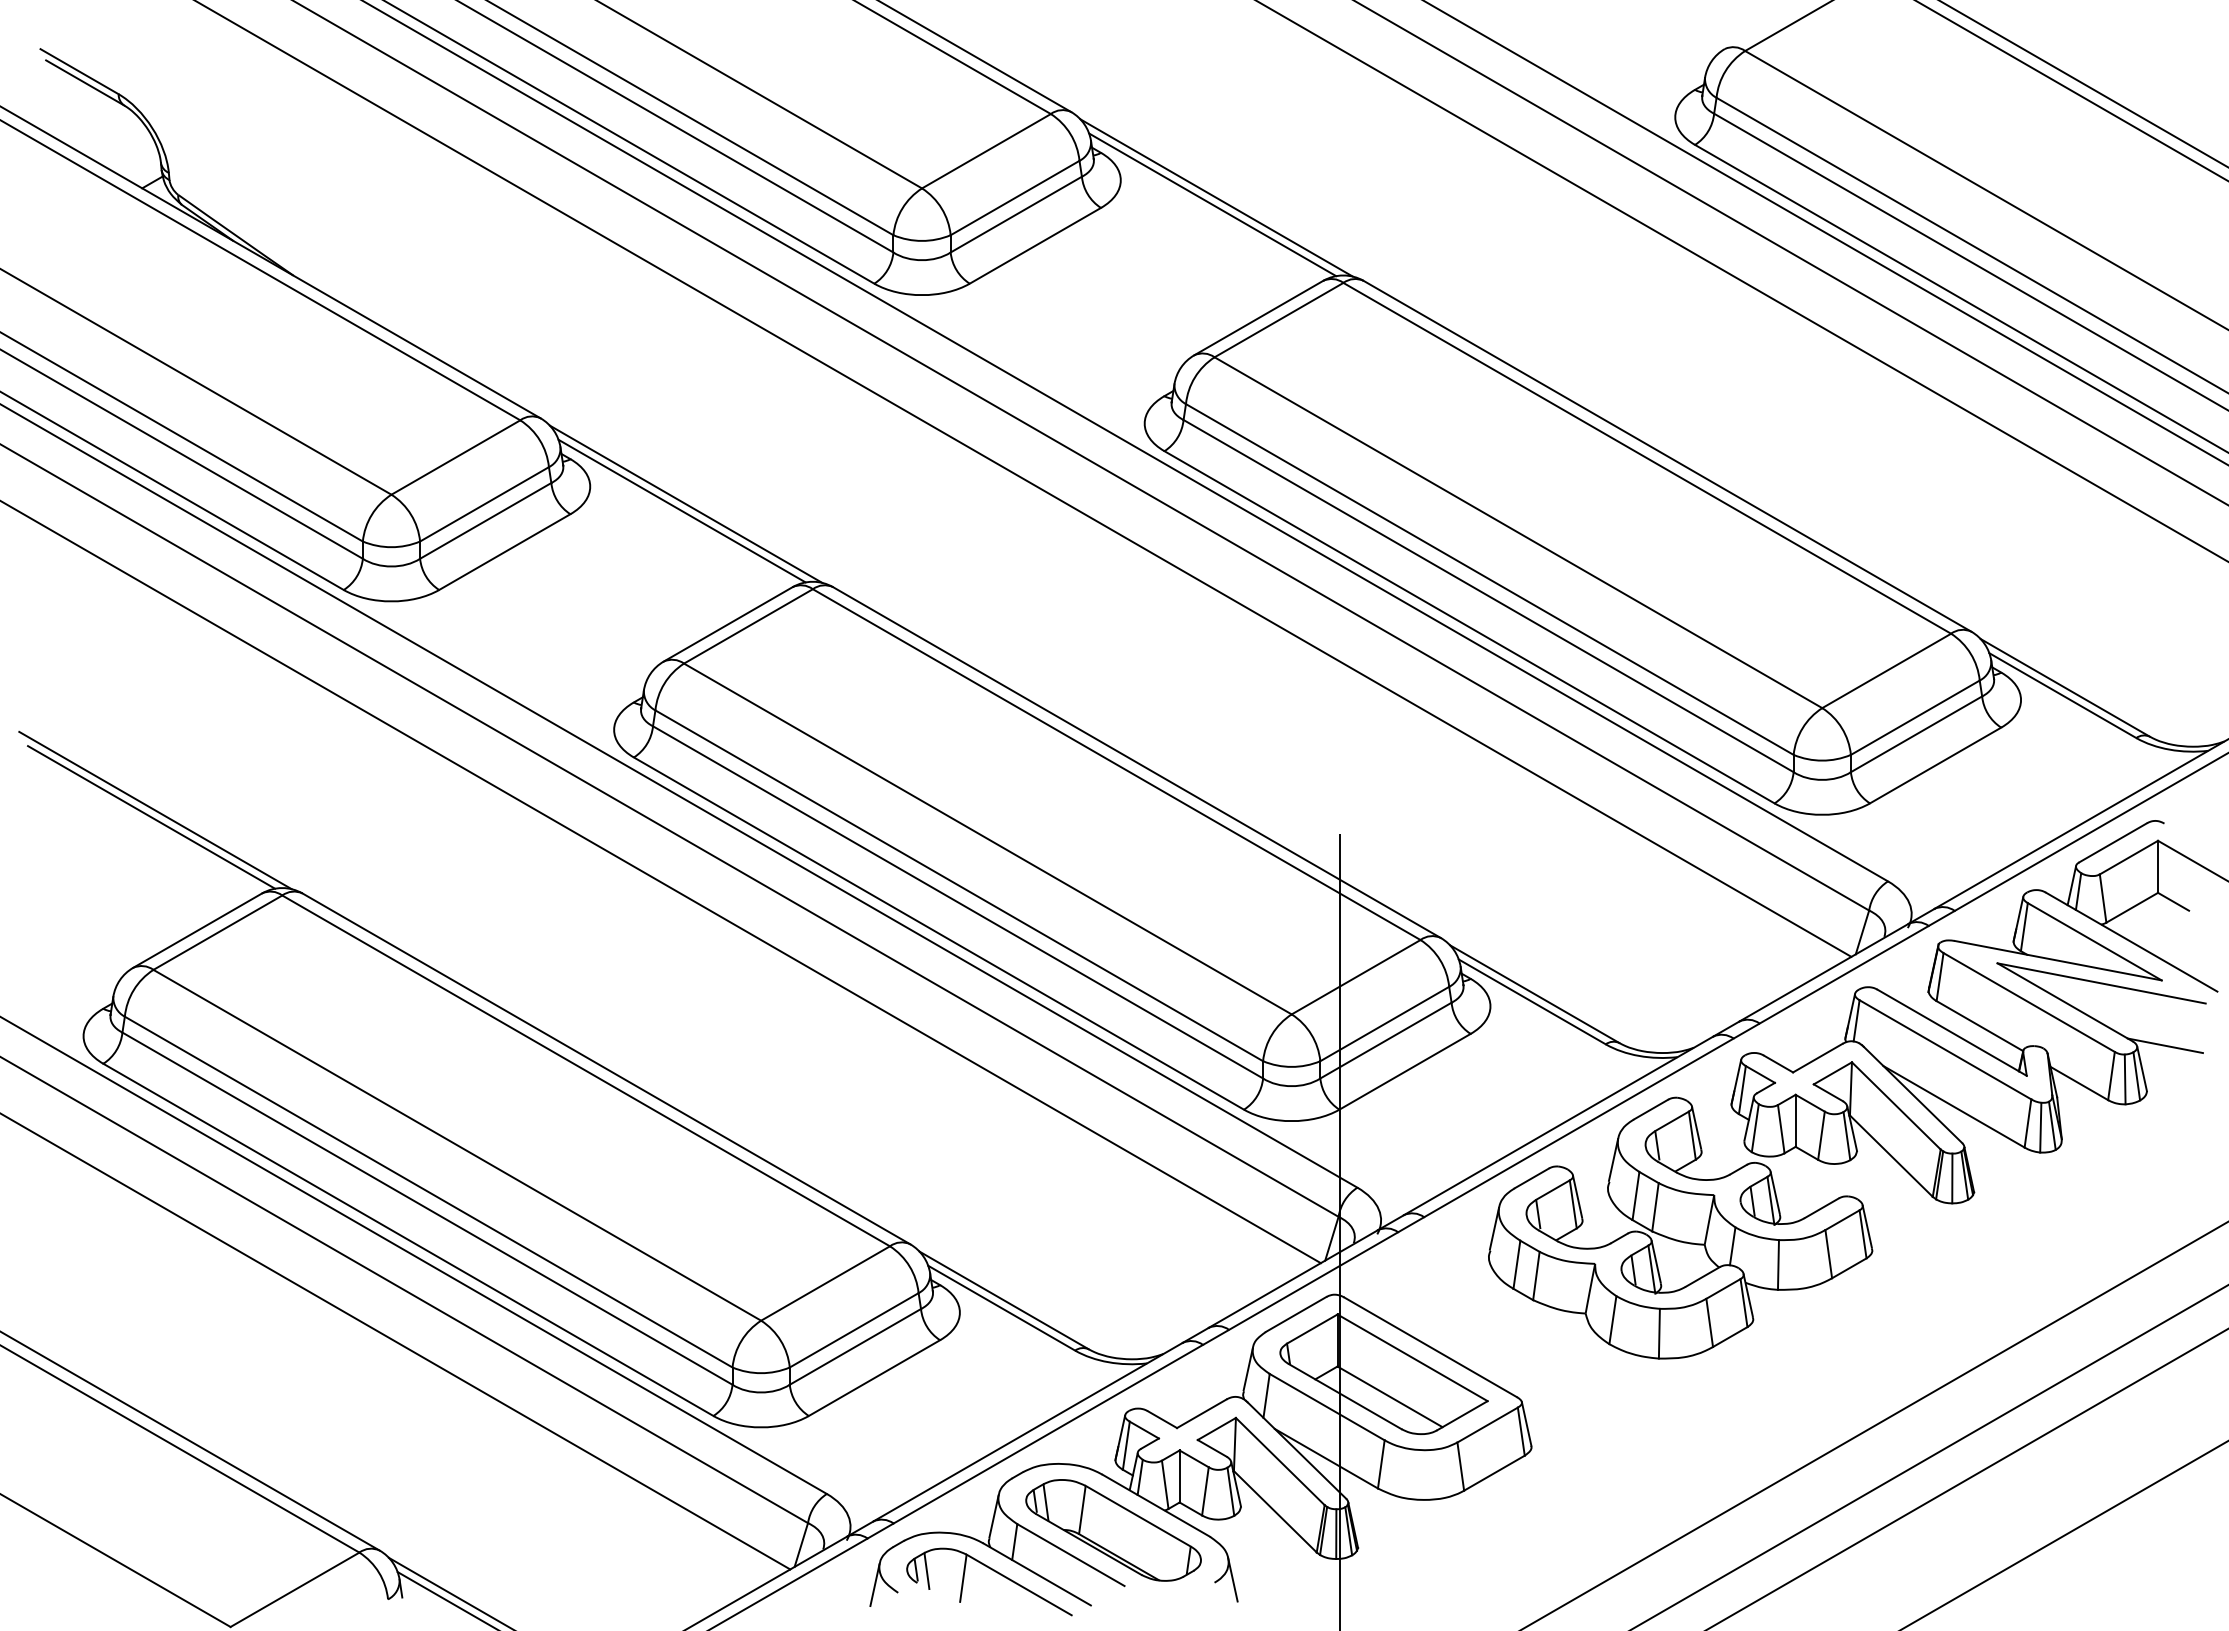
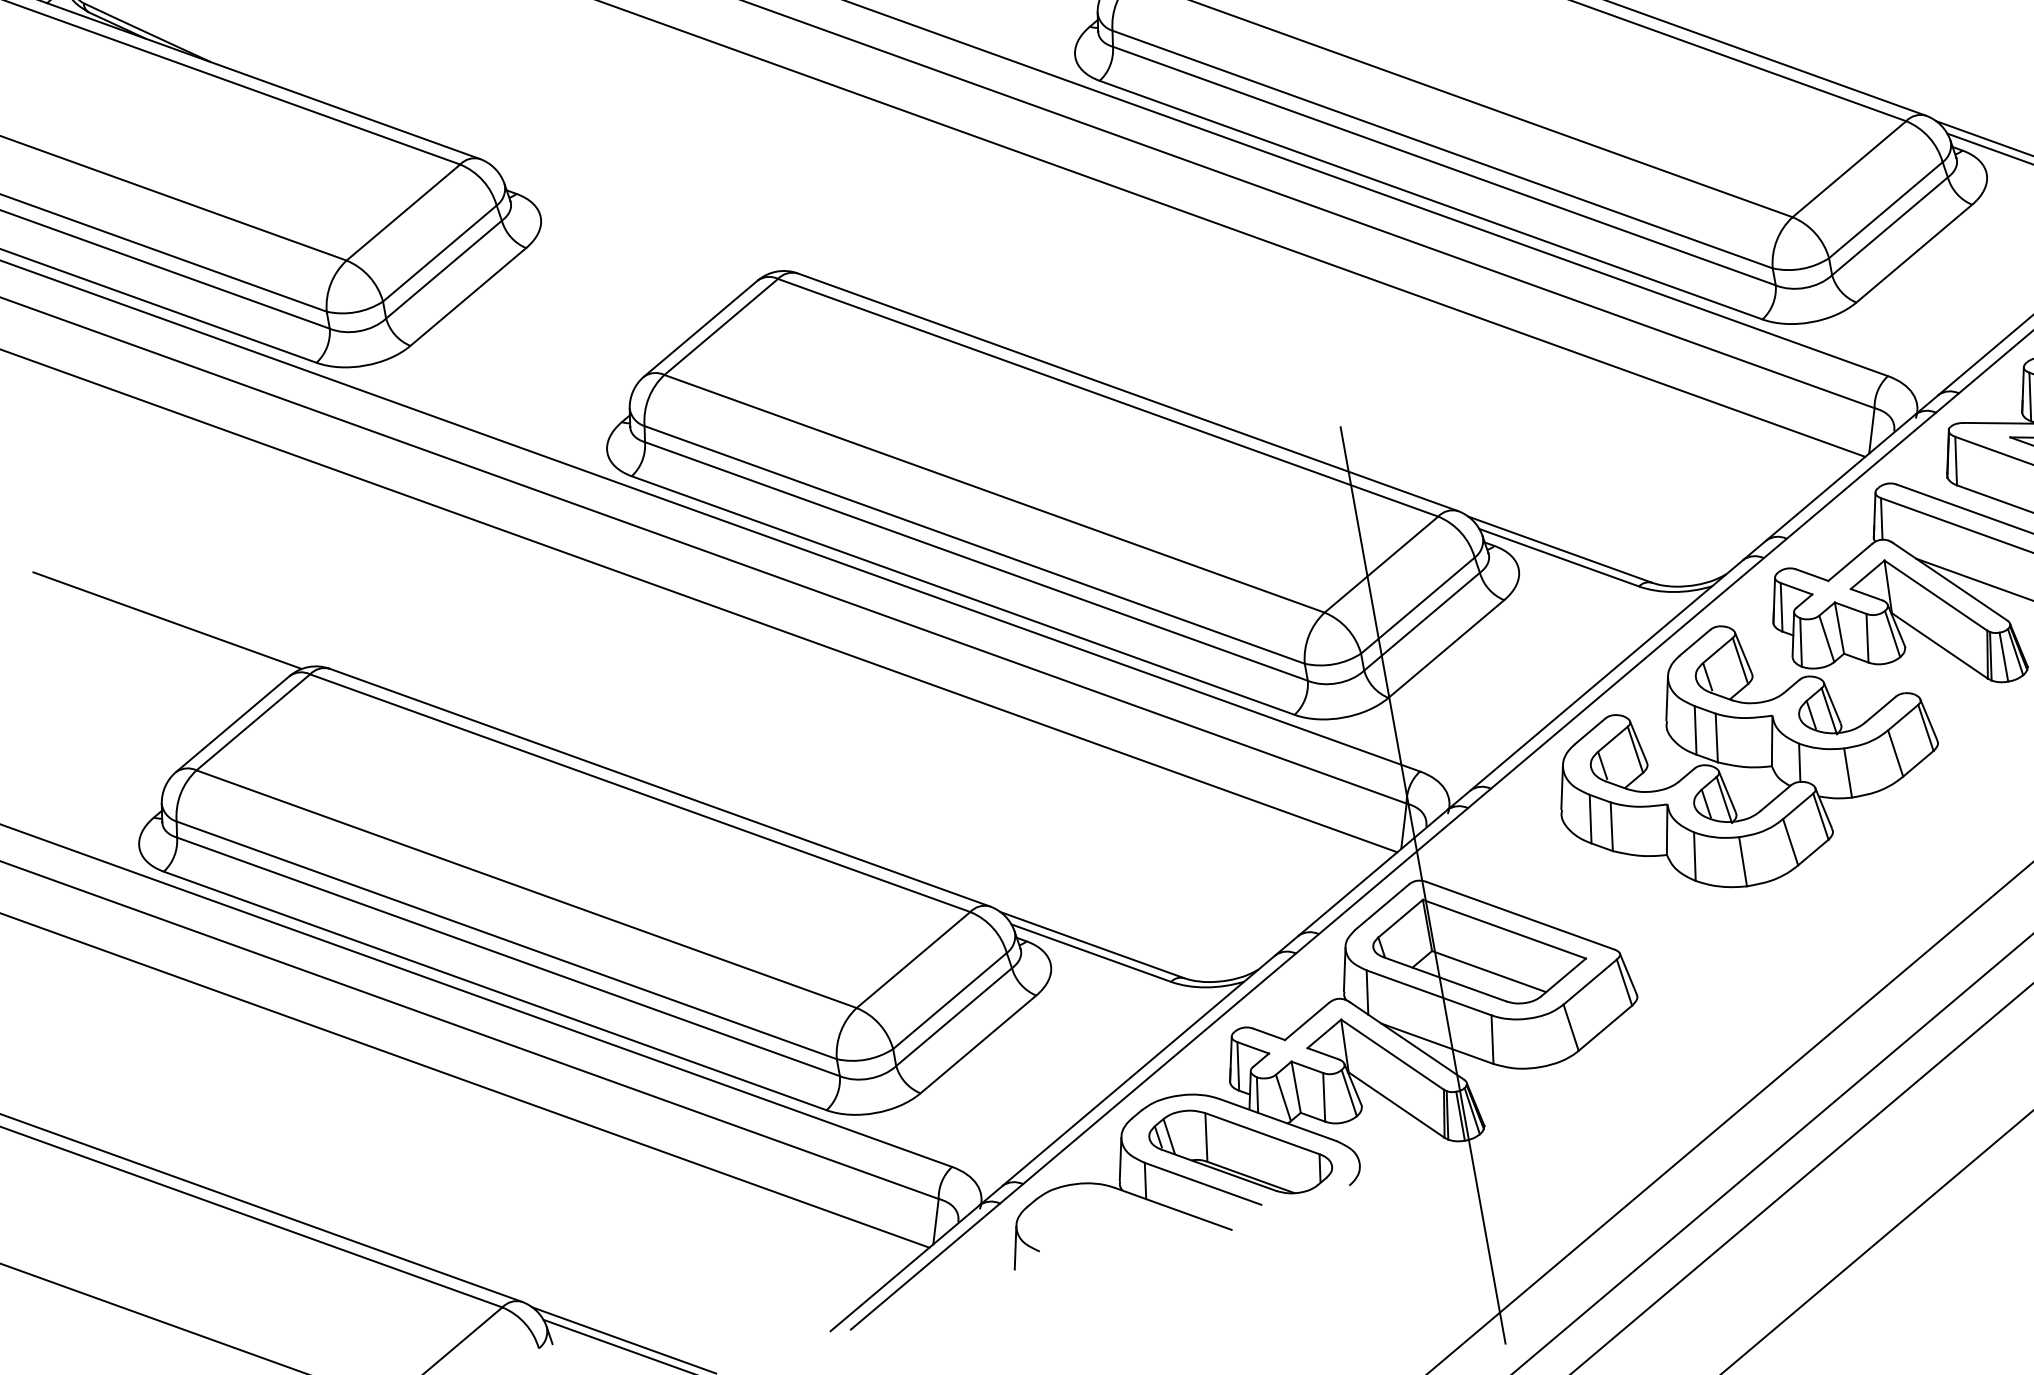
line: (685, 503) -> (637, 217), removed
line: (681, 510) -> (634, 224), removed
line: (155, 810) -> (170, 613), removed
part: (993, 1571) -> (1129, 1213), removed
line: (1232, 1579) -> (1366, 1179), removed

